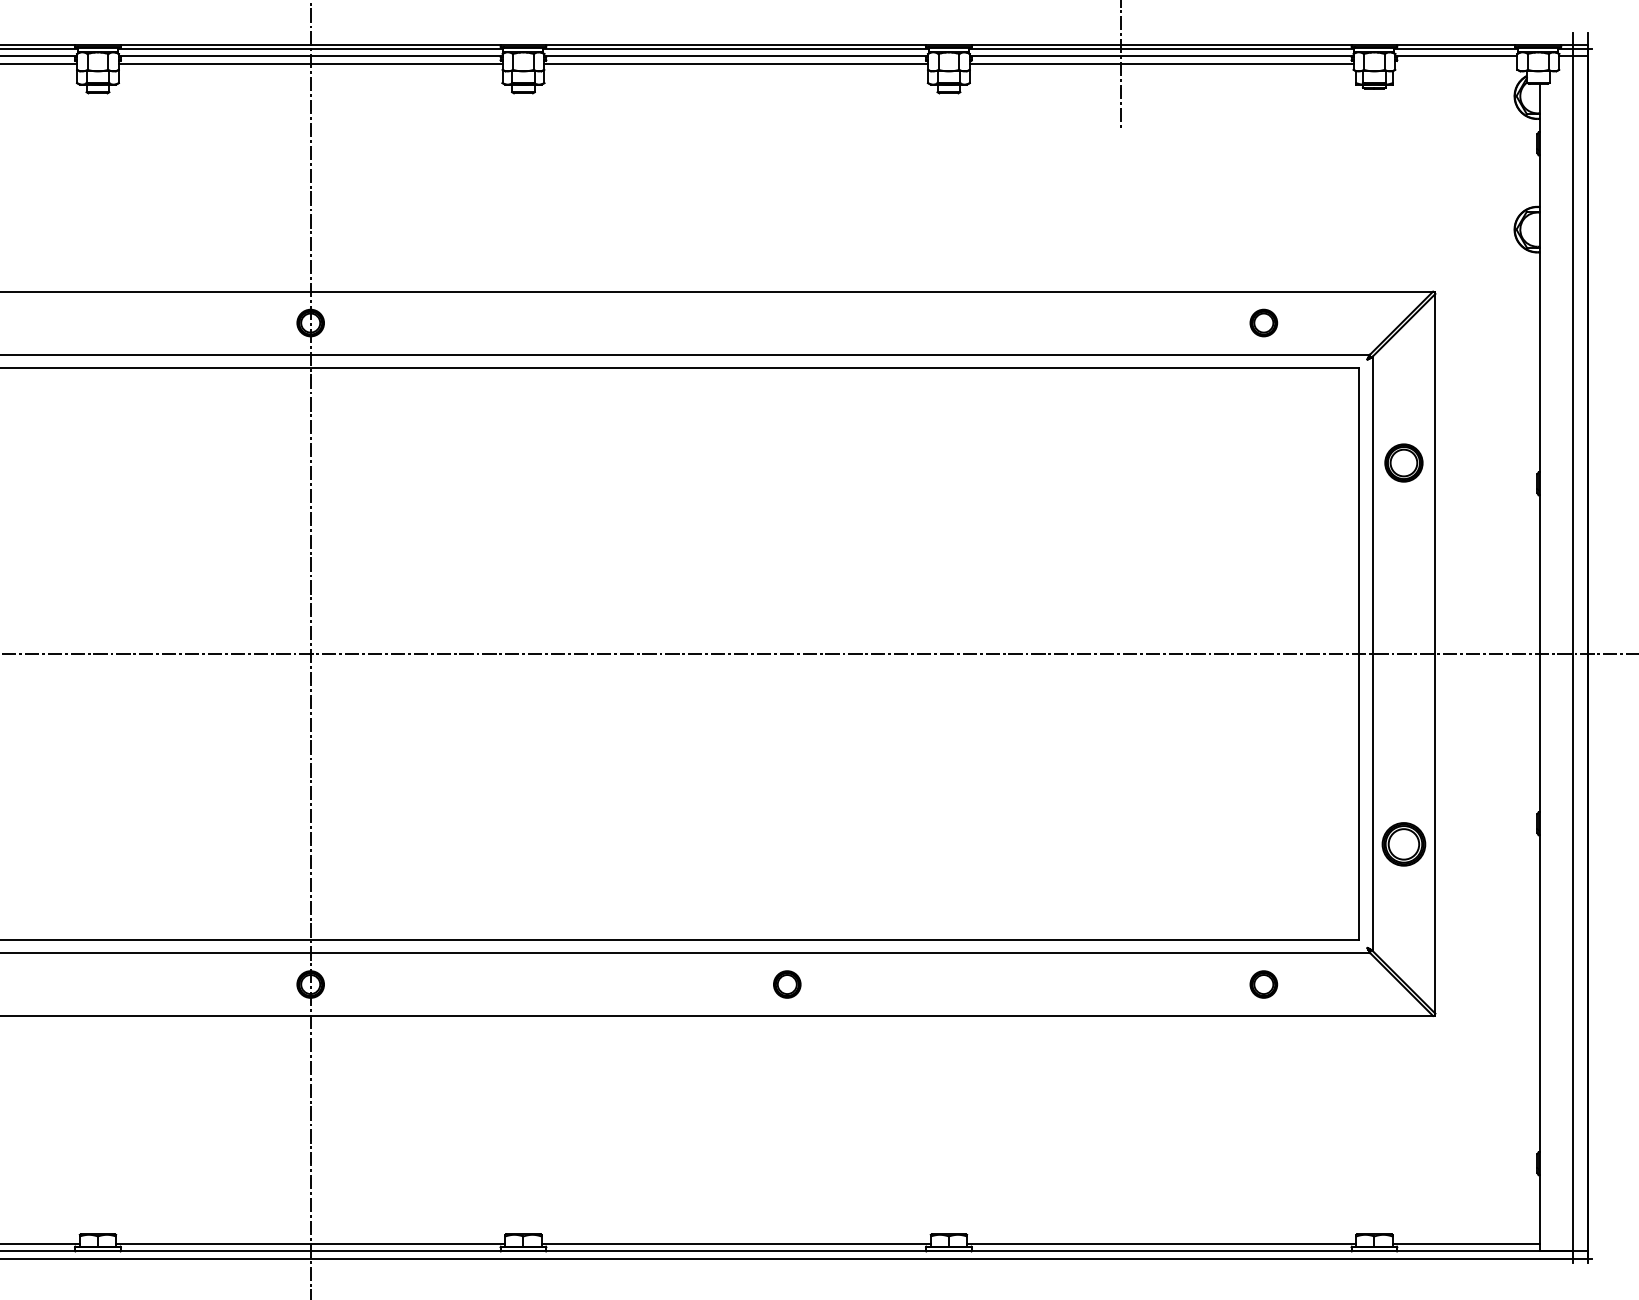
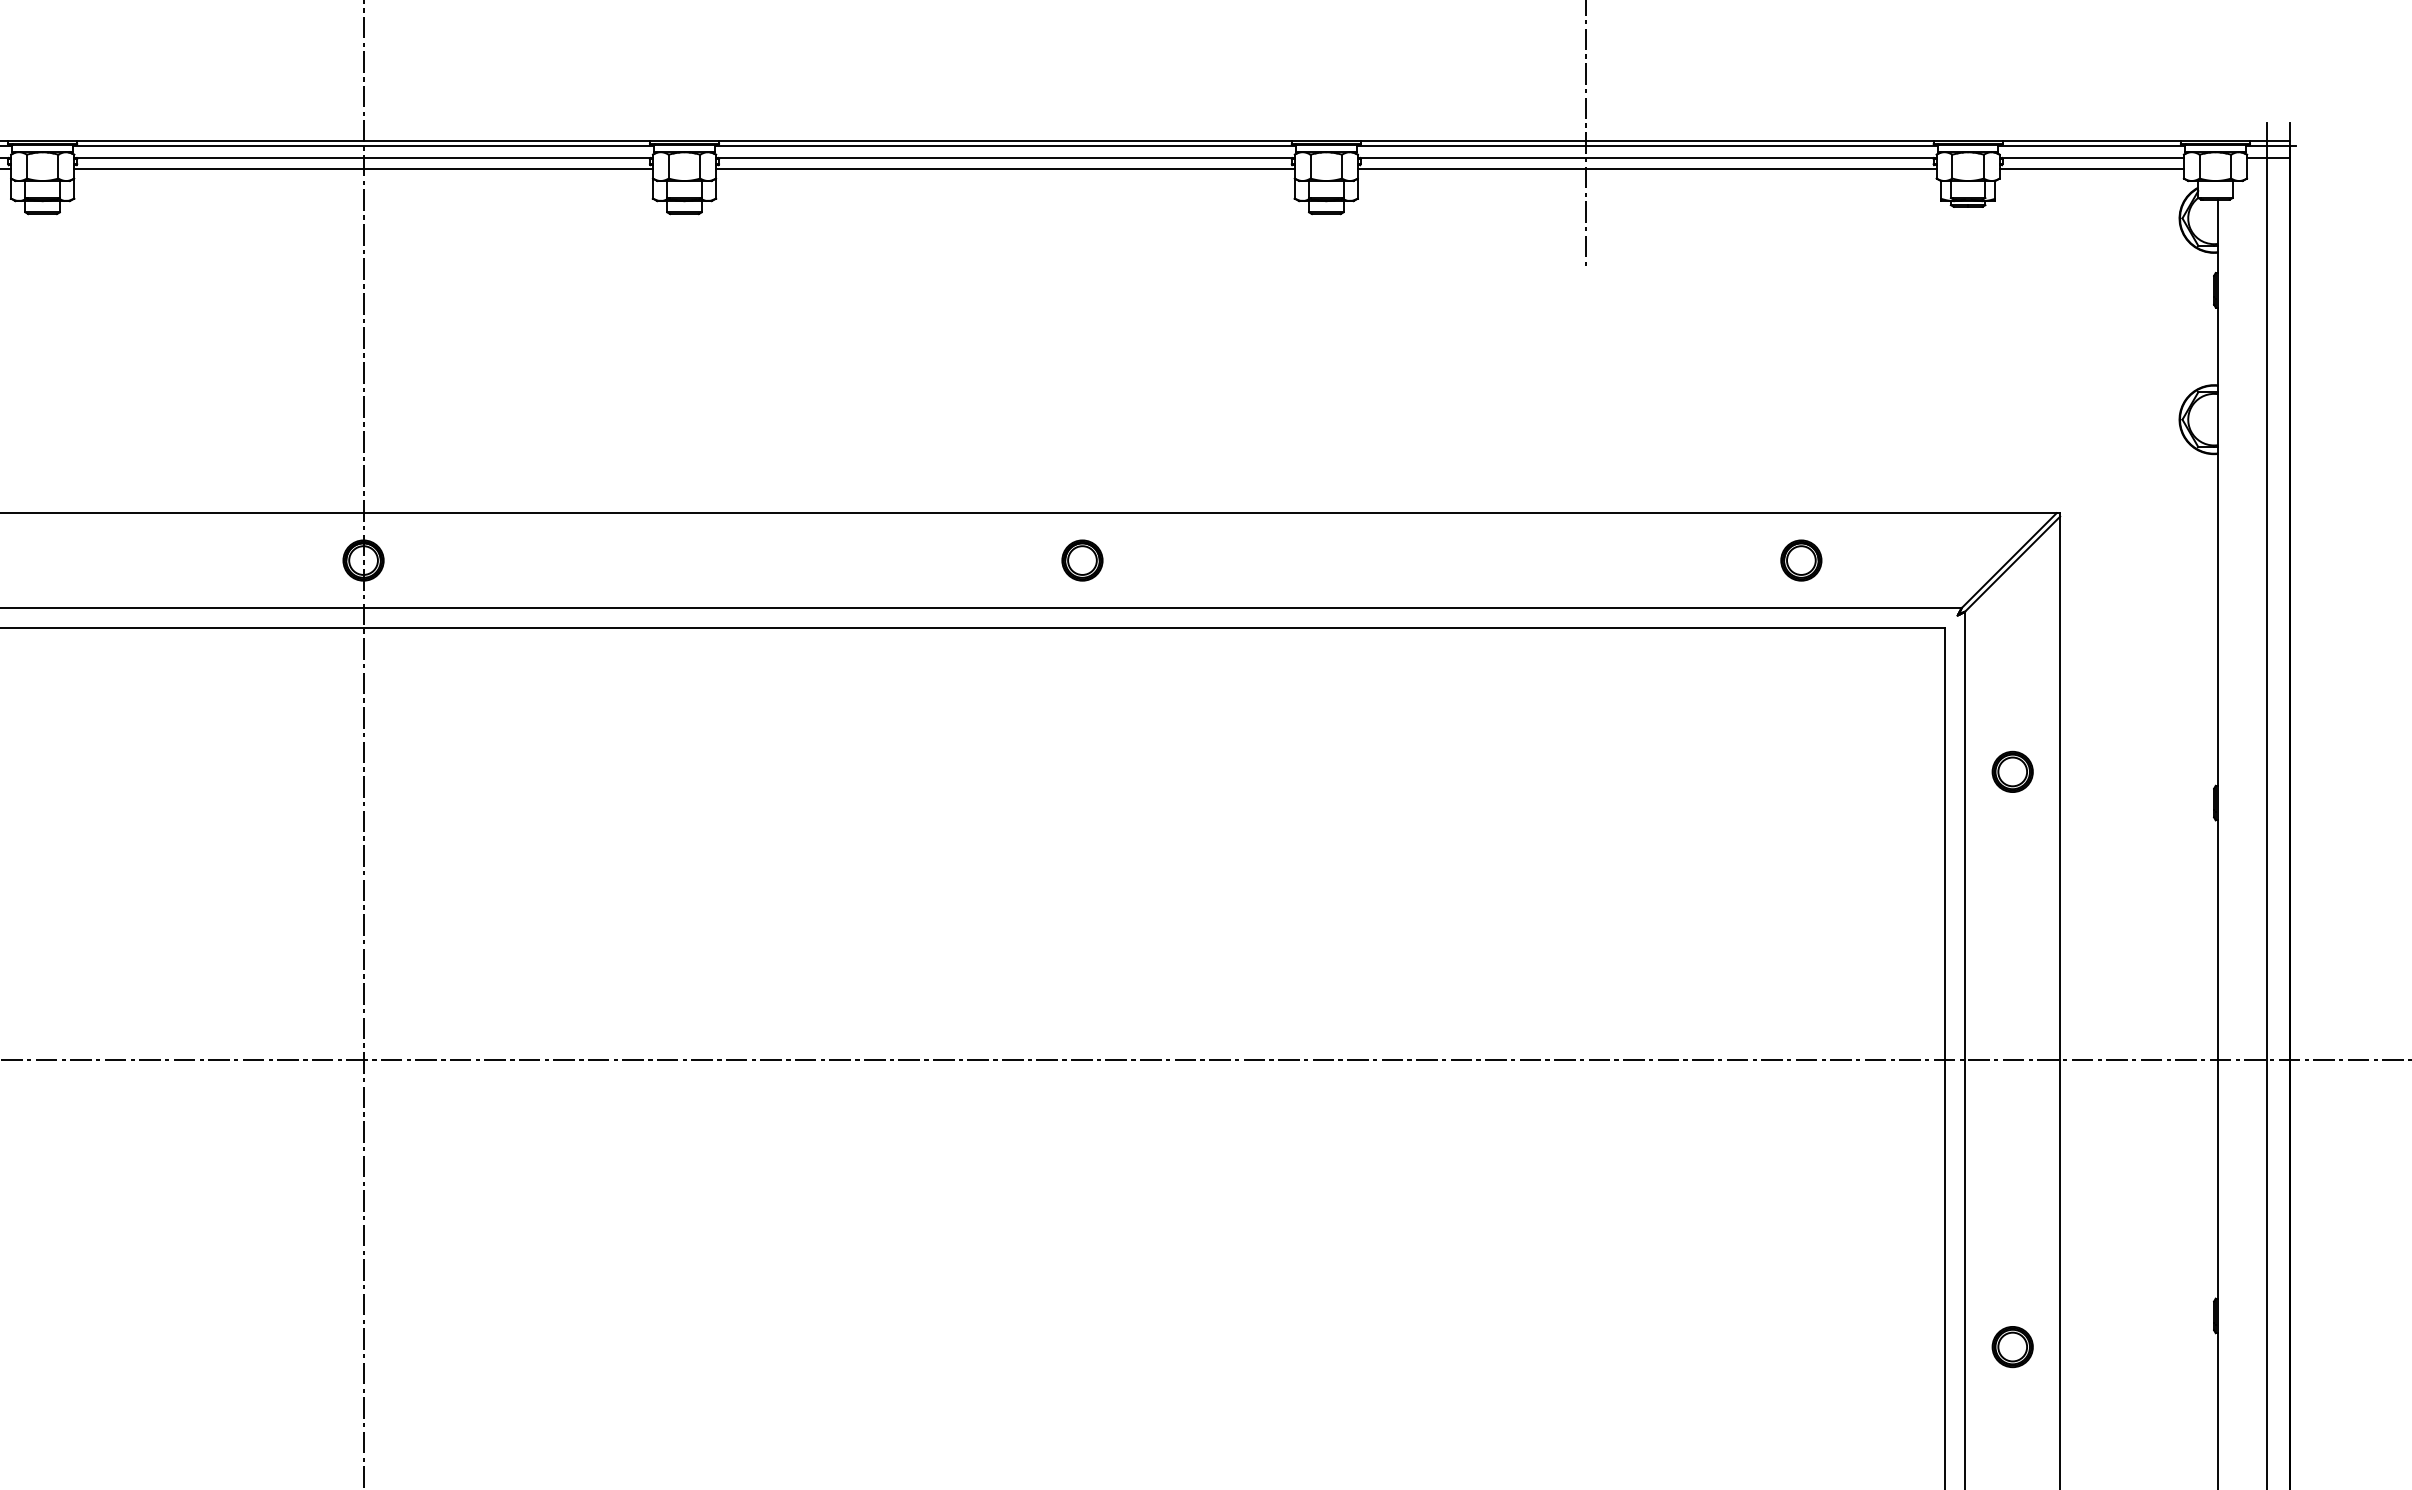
line: (1456, 63) -> (2091, 169), added
part: (787, 322) -> (1082, 559), added
part: (1403, 463) -> (2012, 772), size x0.71
part: (1403, 844) -> (2012, 1347), size x0.62

